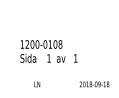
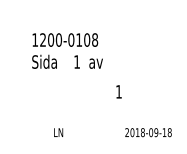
text: (42, 51) -> (66, 51), moved

